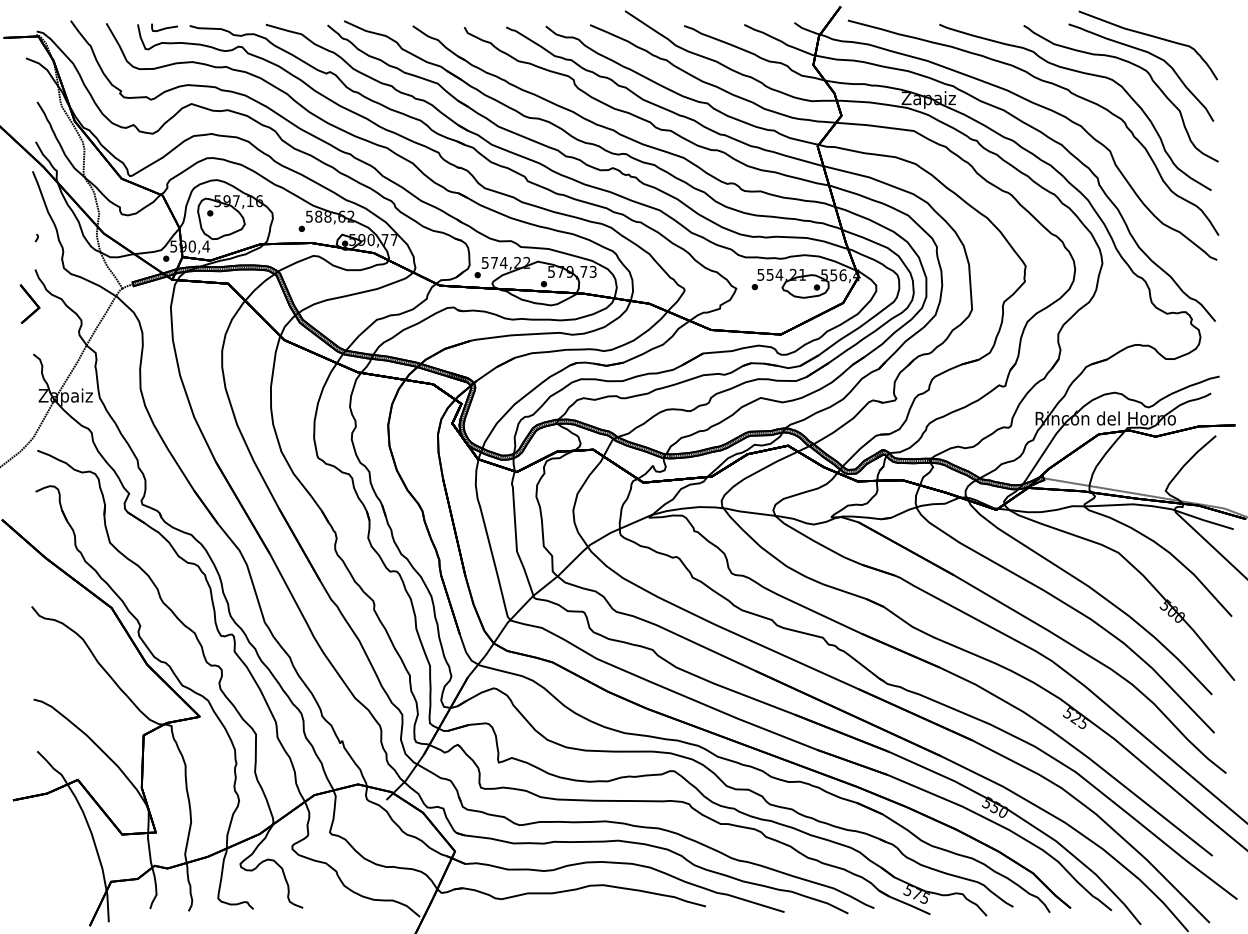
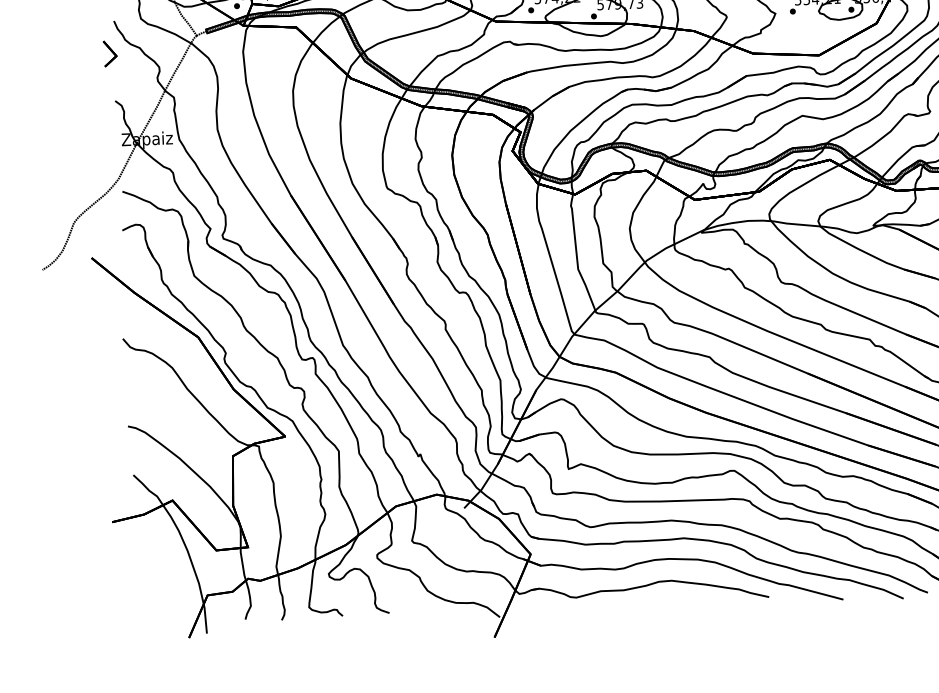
part: (29, 303) -> (109, 53), size x0.7

